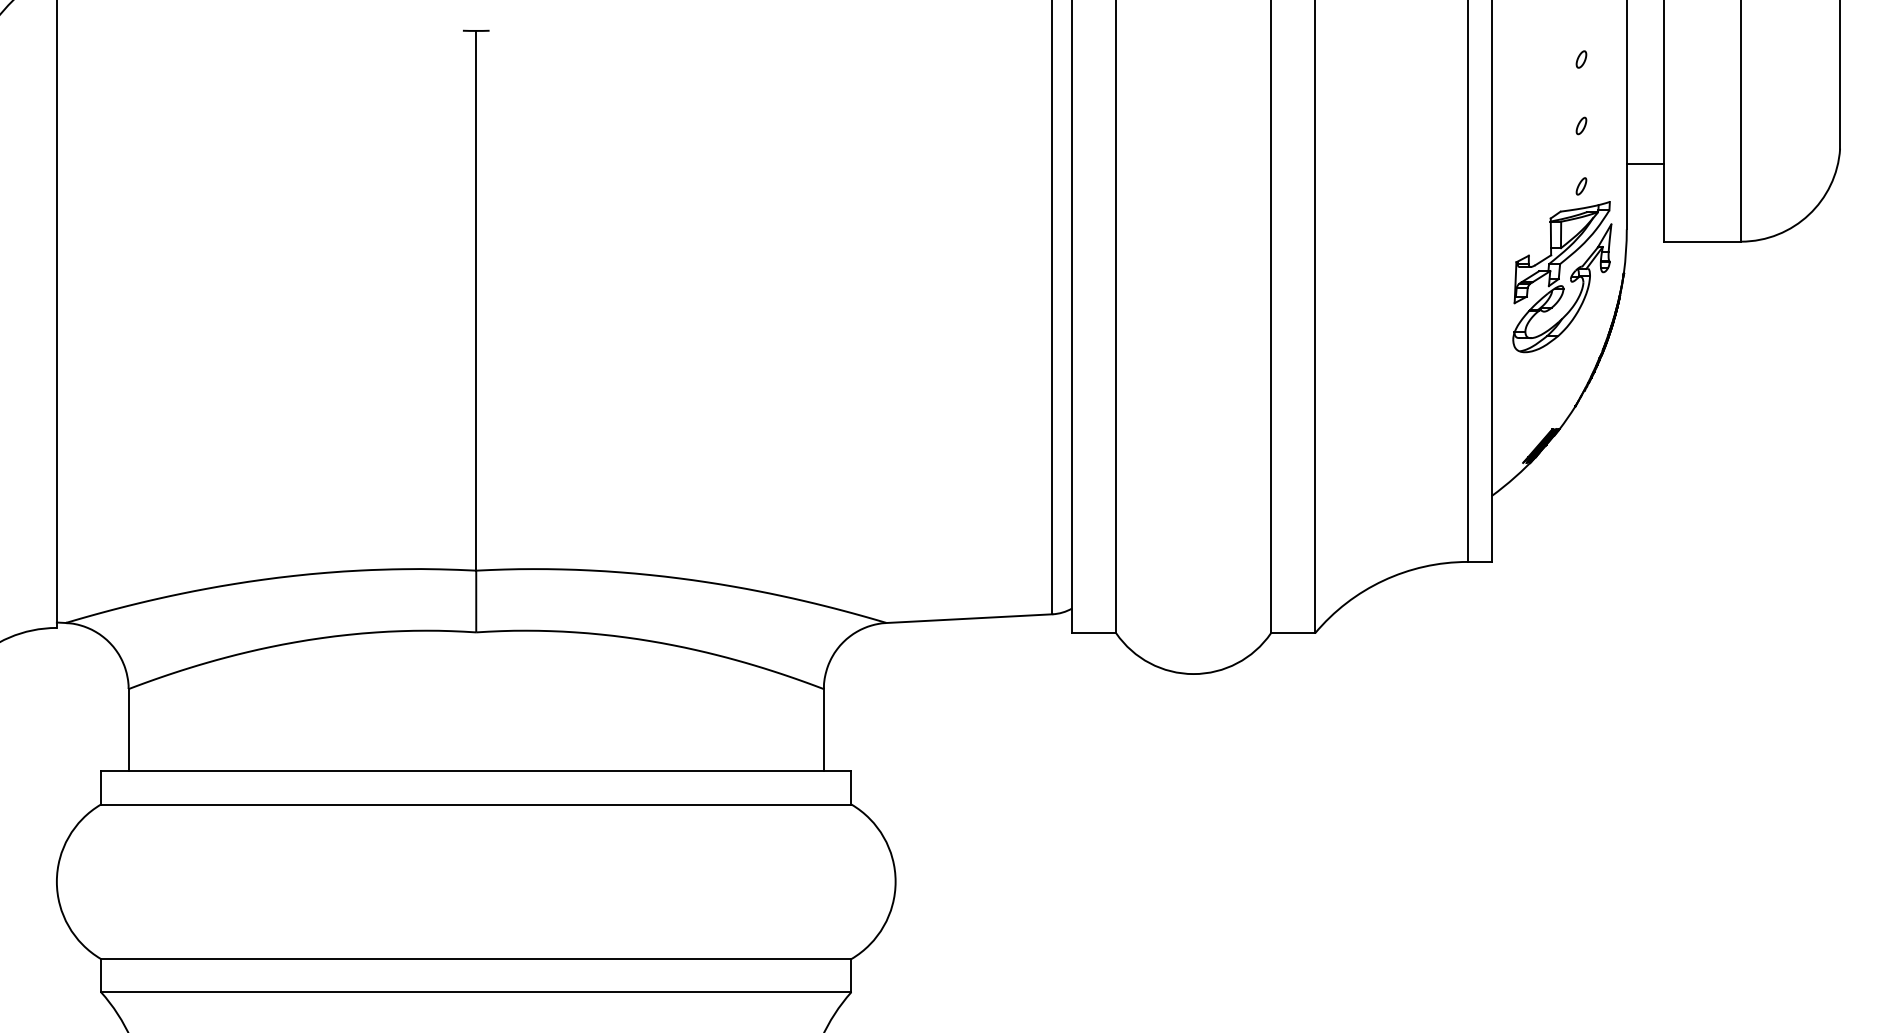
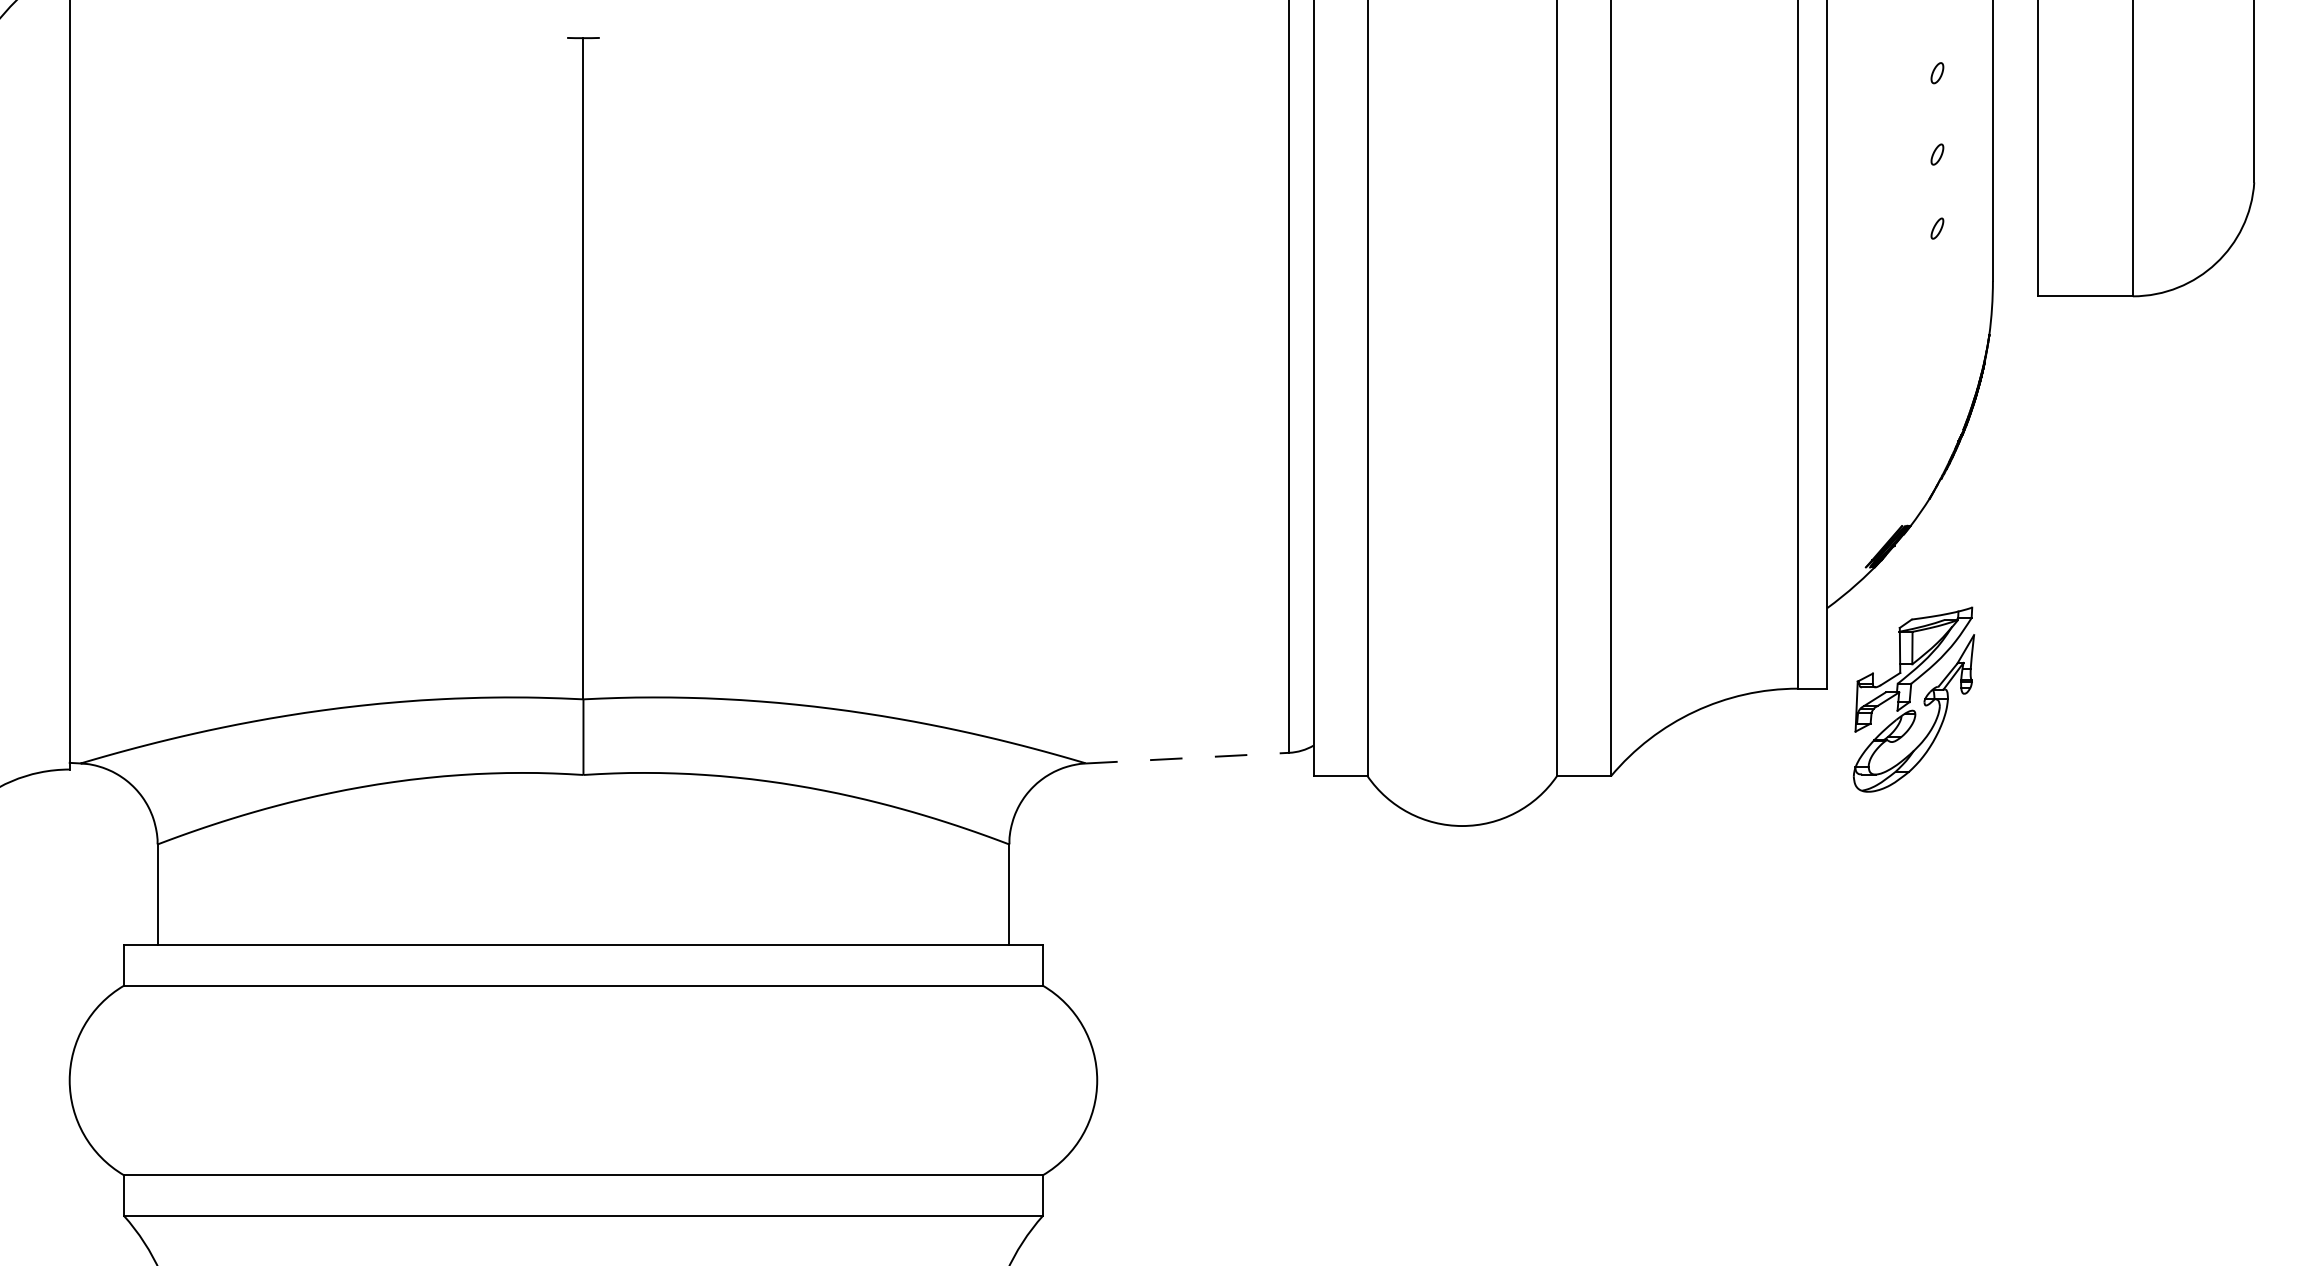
line: (1645, 164) -> (2015, 201), removed
part: (1561, 276) -> (1913, 699), moved
line: (969, 618) -> (1187, 758), solid -> dashed

